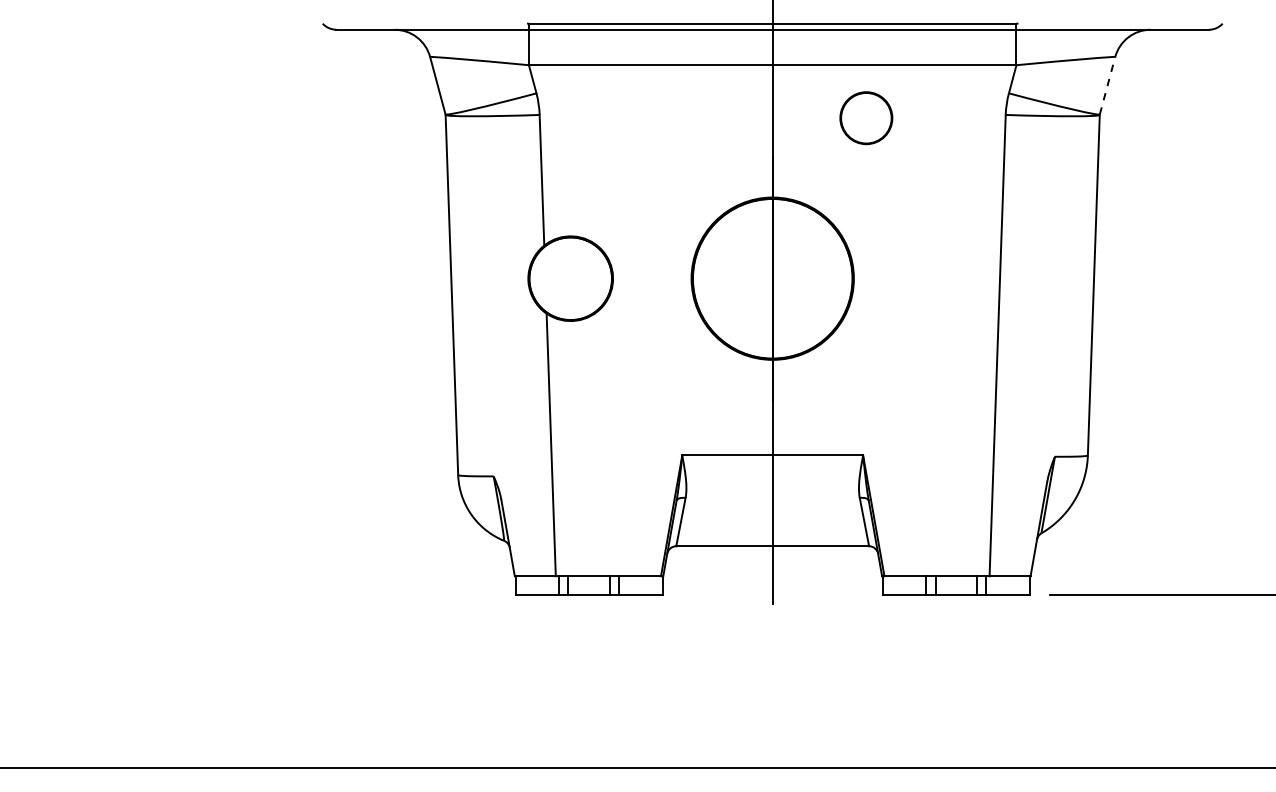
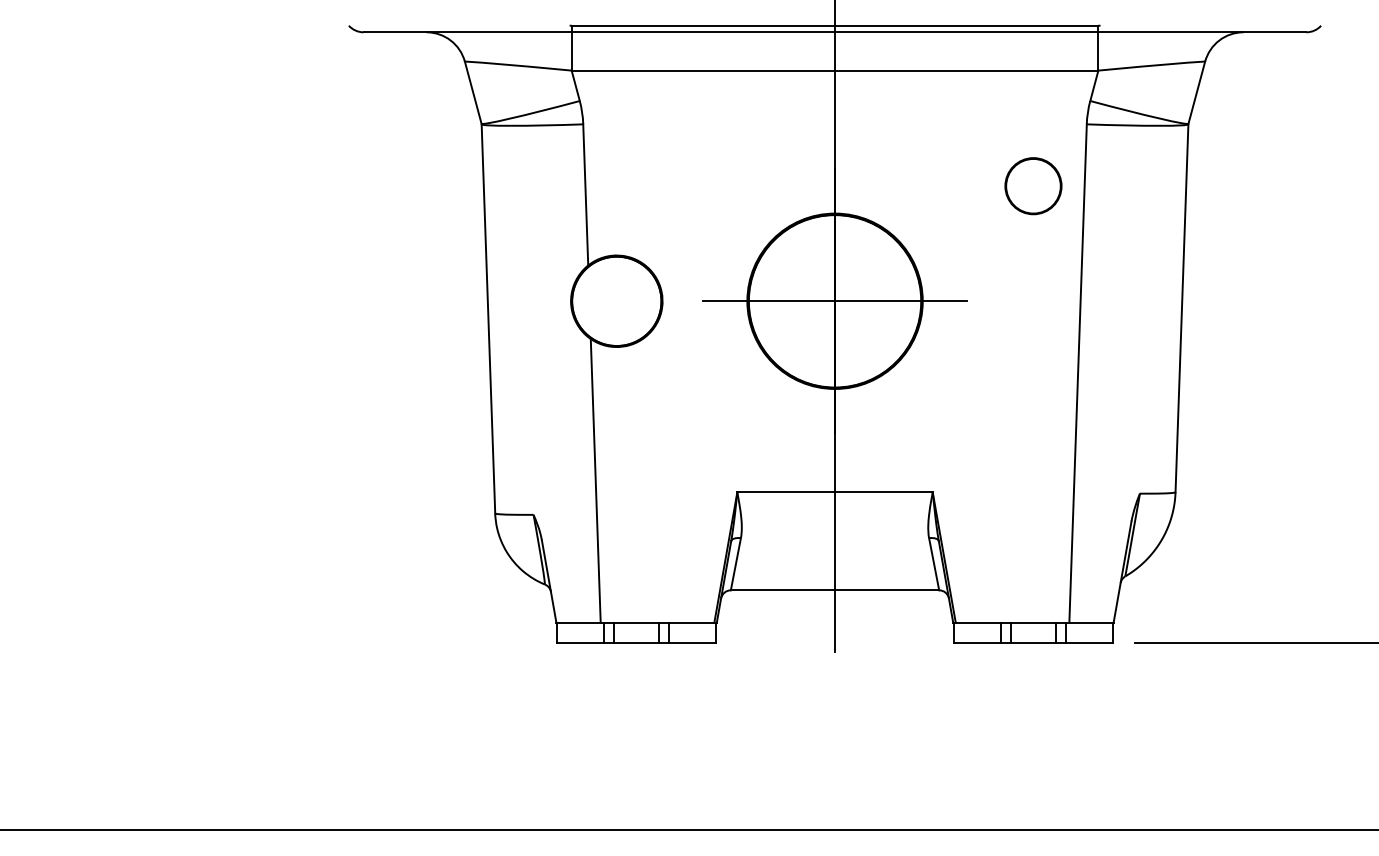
line: (1107, 85) -> (1196, 92), dashed -> solid
part: (866, 118) -> (1033, 186), moved
line: (772, 278) -> (834, 301), added

